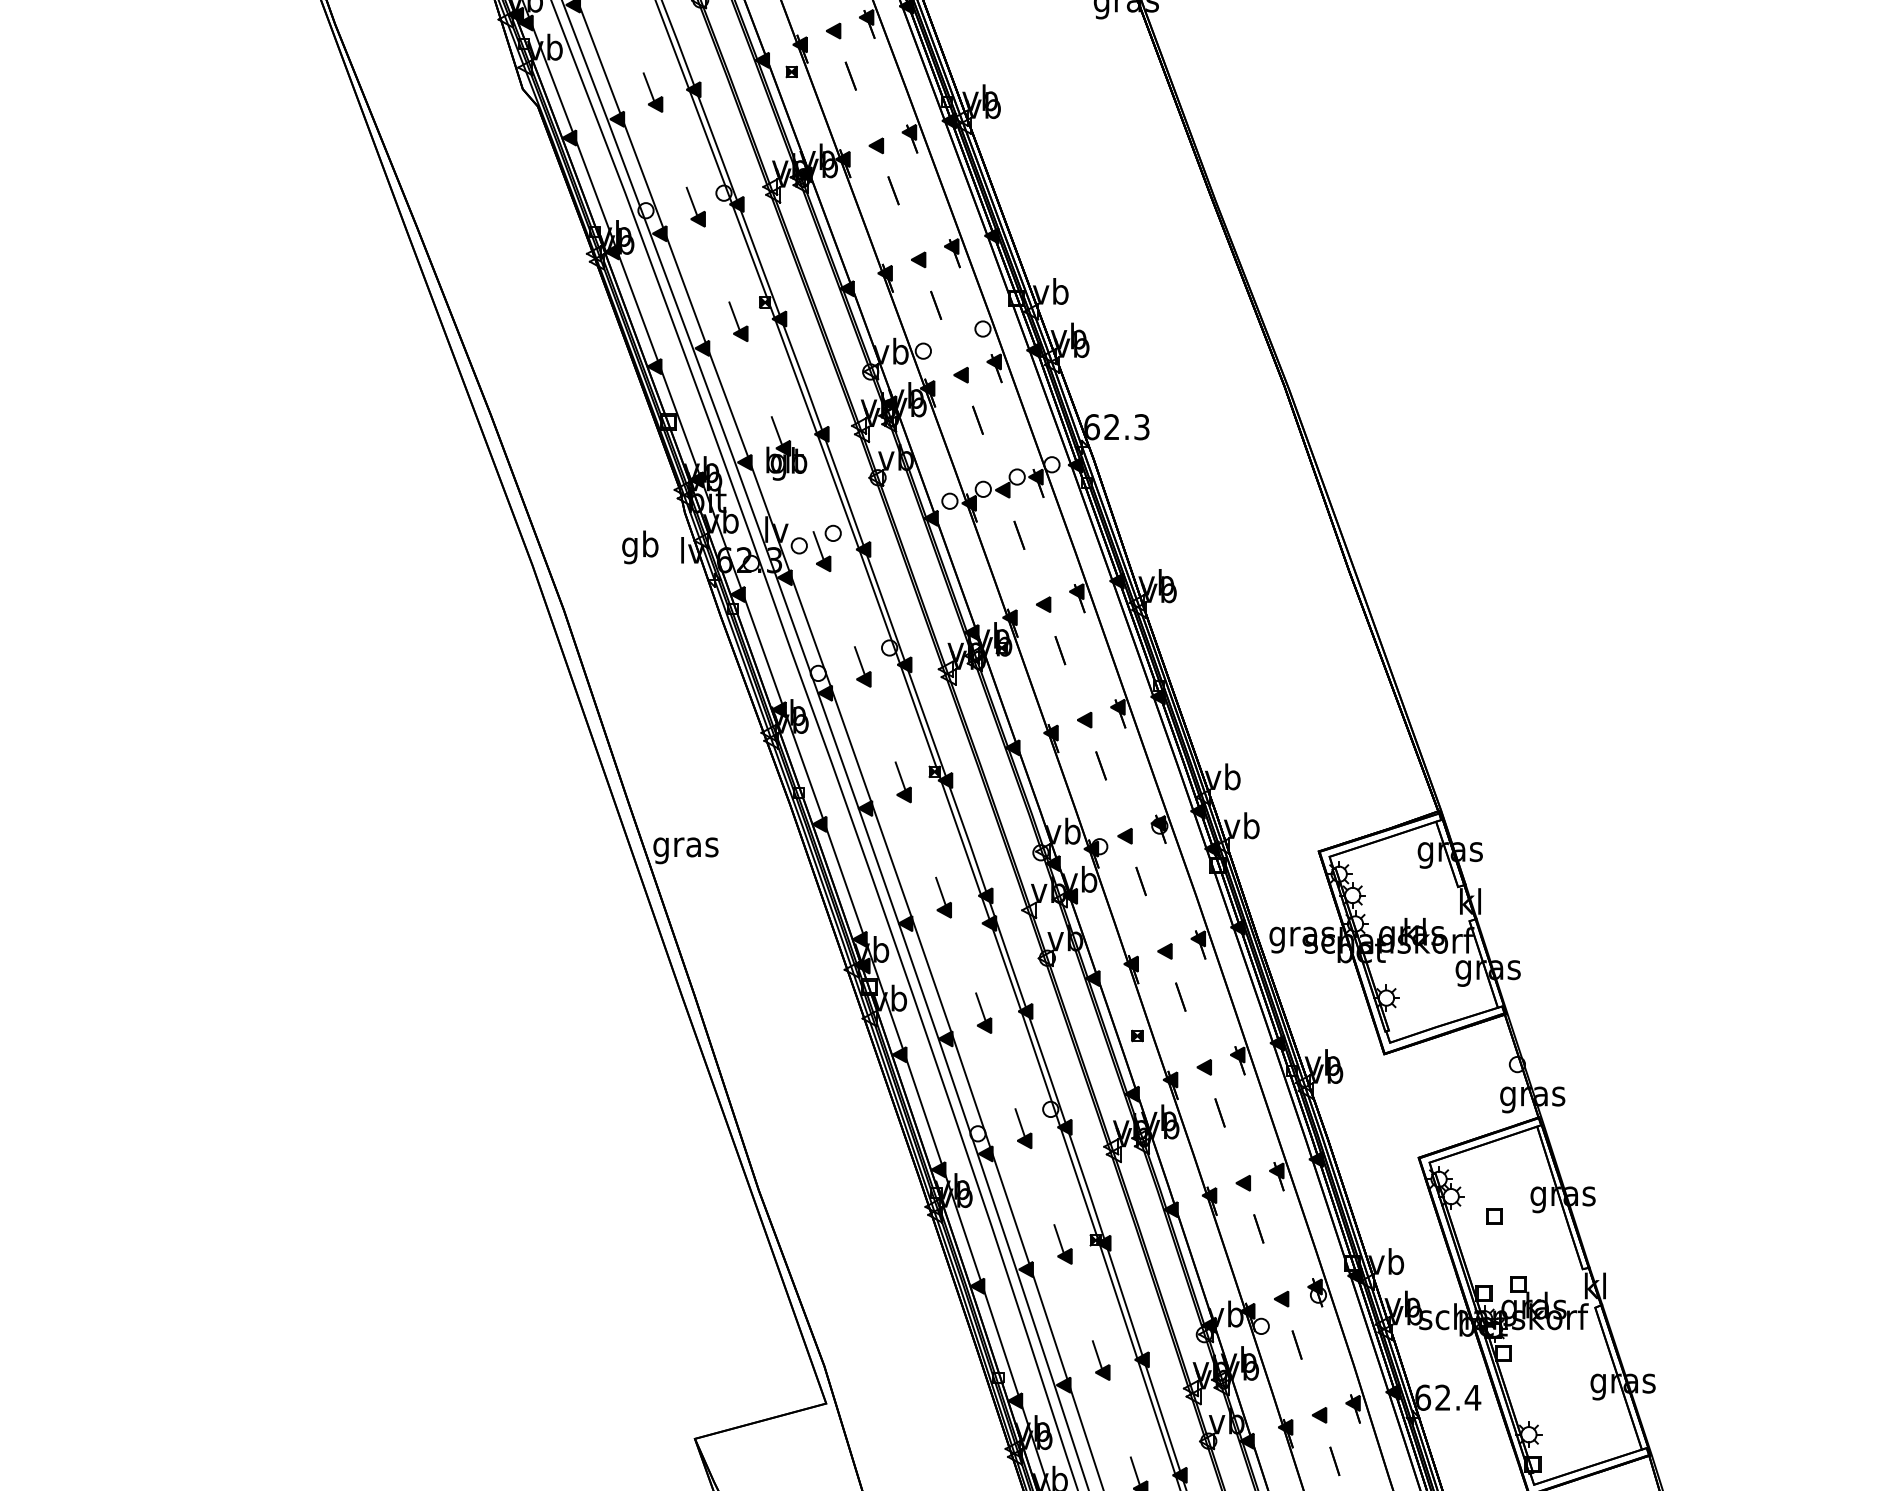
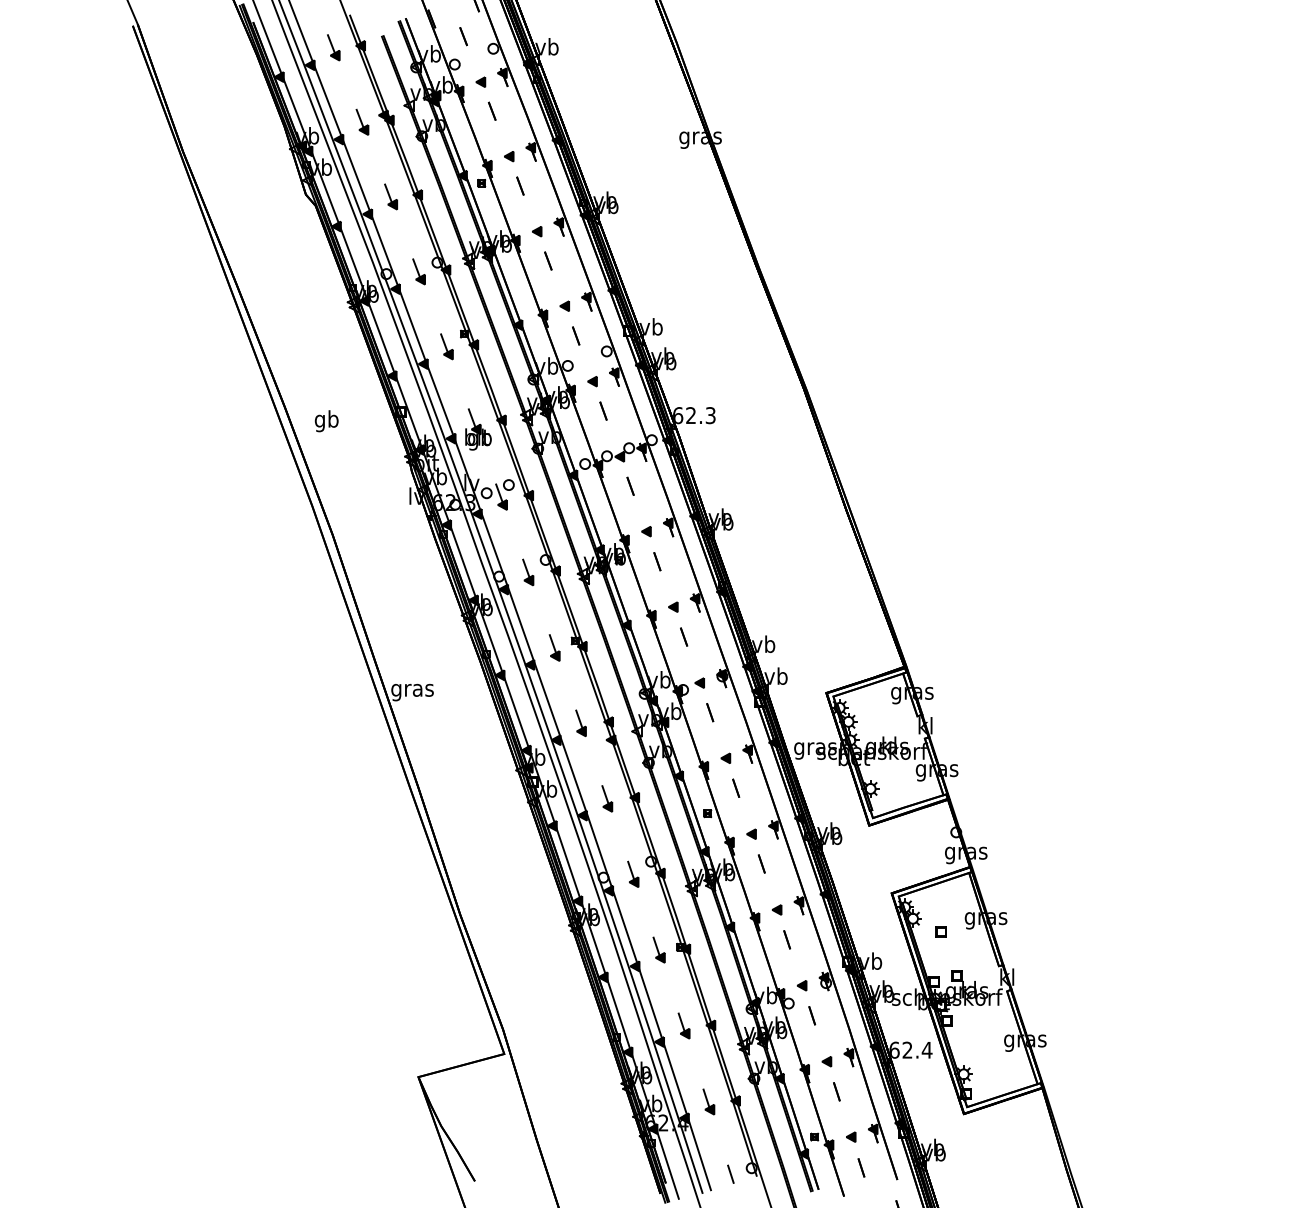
text: (639, 547) -> (326, 421), moved

